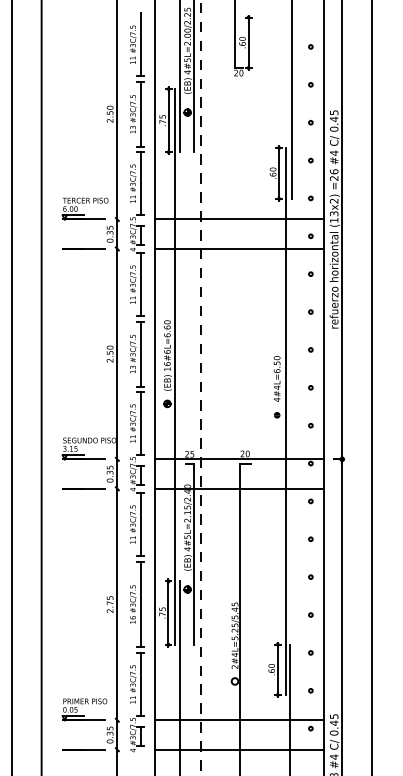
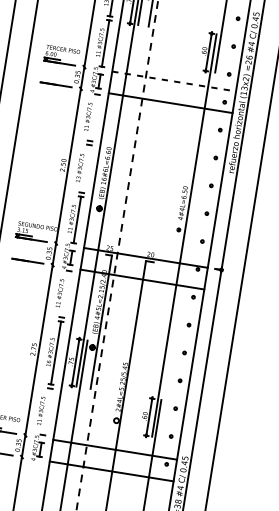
line: (239, 219) -> (174, 81), solid -> dashed
line: (140, 284) -> (93, 117), removed
line: (140, 353) -> (85, 168), removed
line: (140, 524) -> (65, 294), removed
line: (140, 684) -> (46, 411), removed

